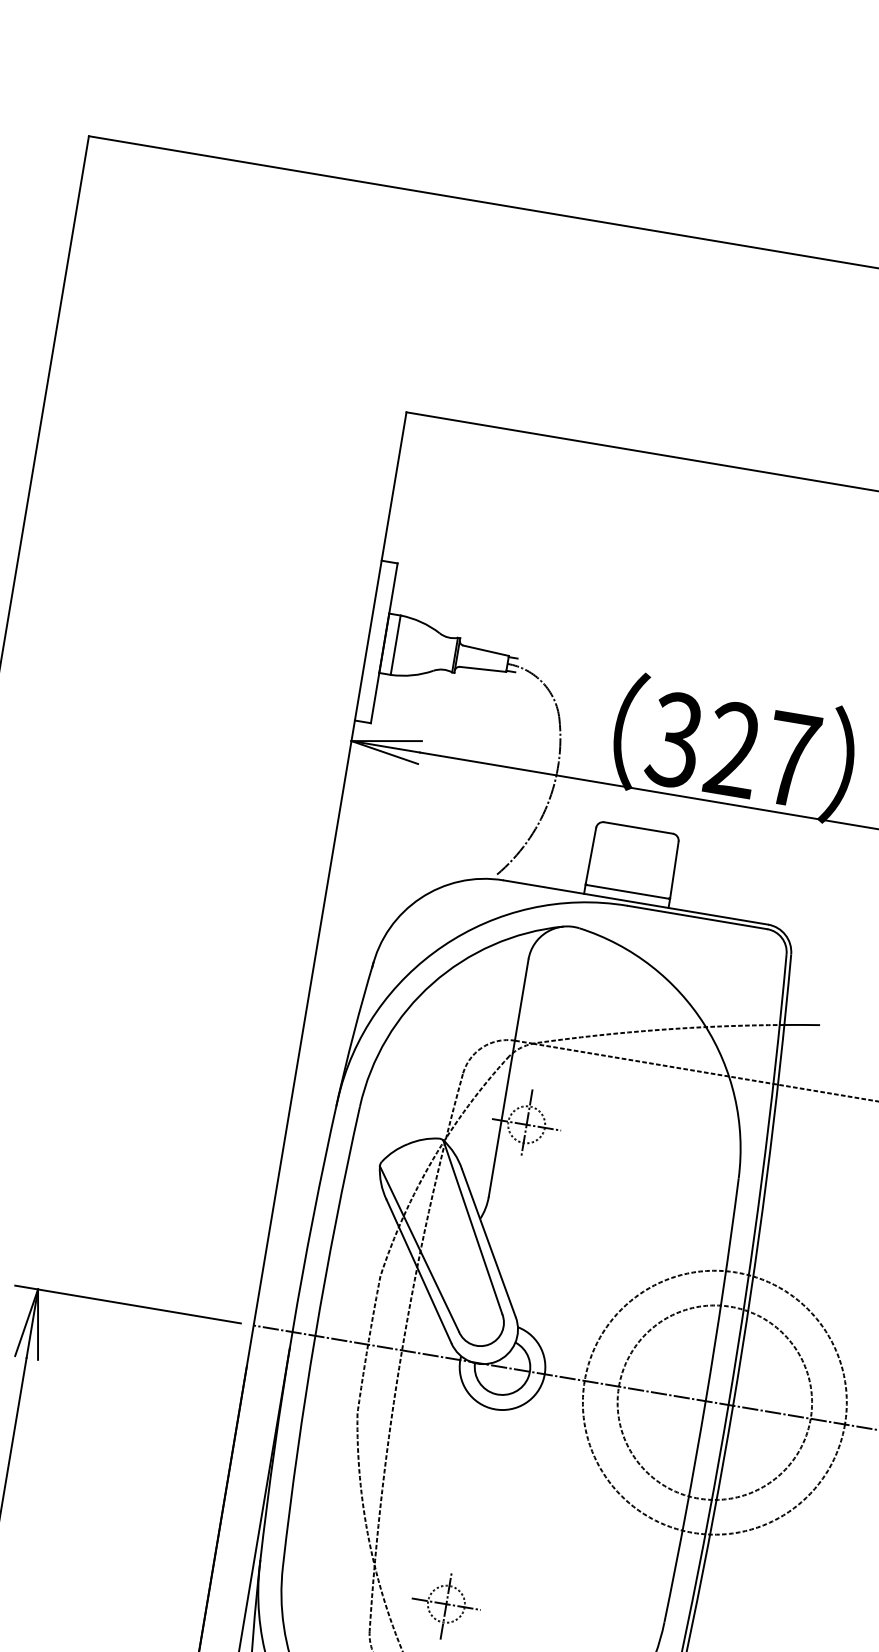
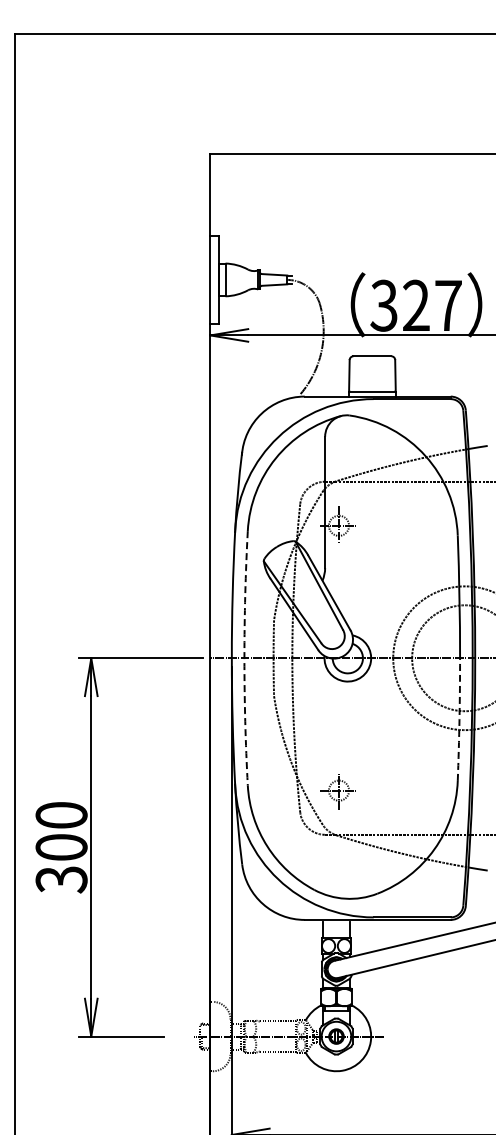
arc: (315, 1336) -> (244, 658), solid -> dashed
arc: (686, 1511) -> (459, 719), solid -> dashed

